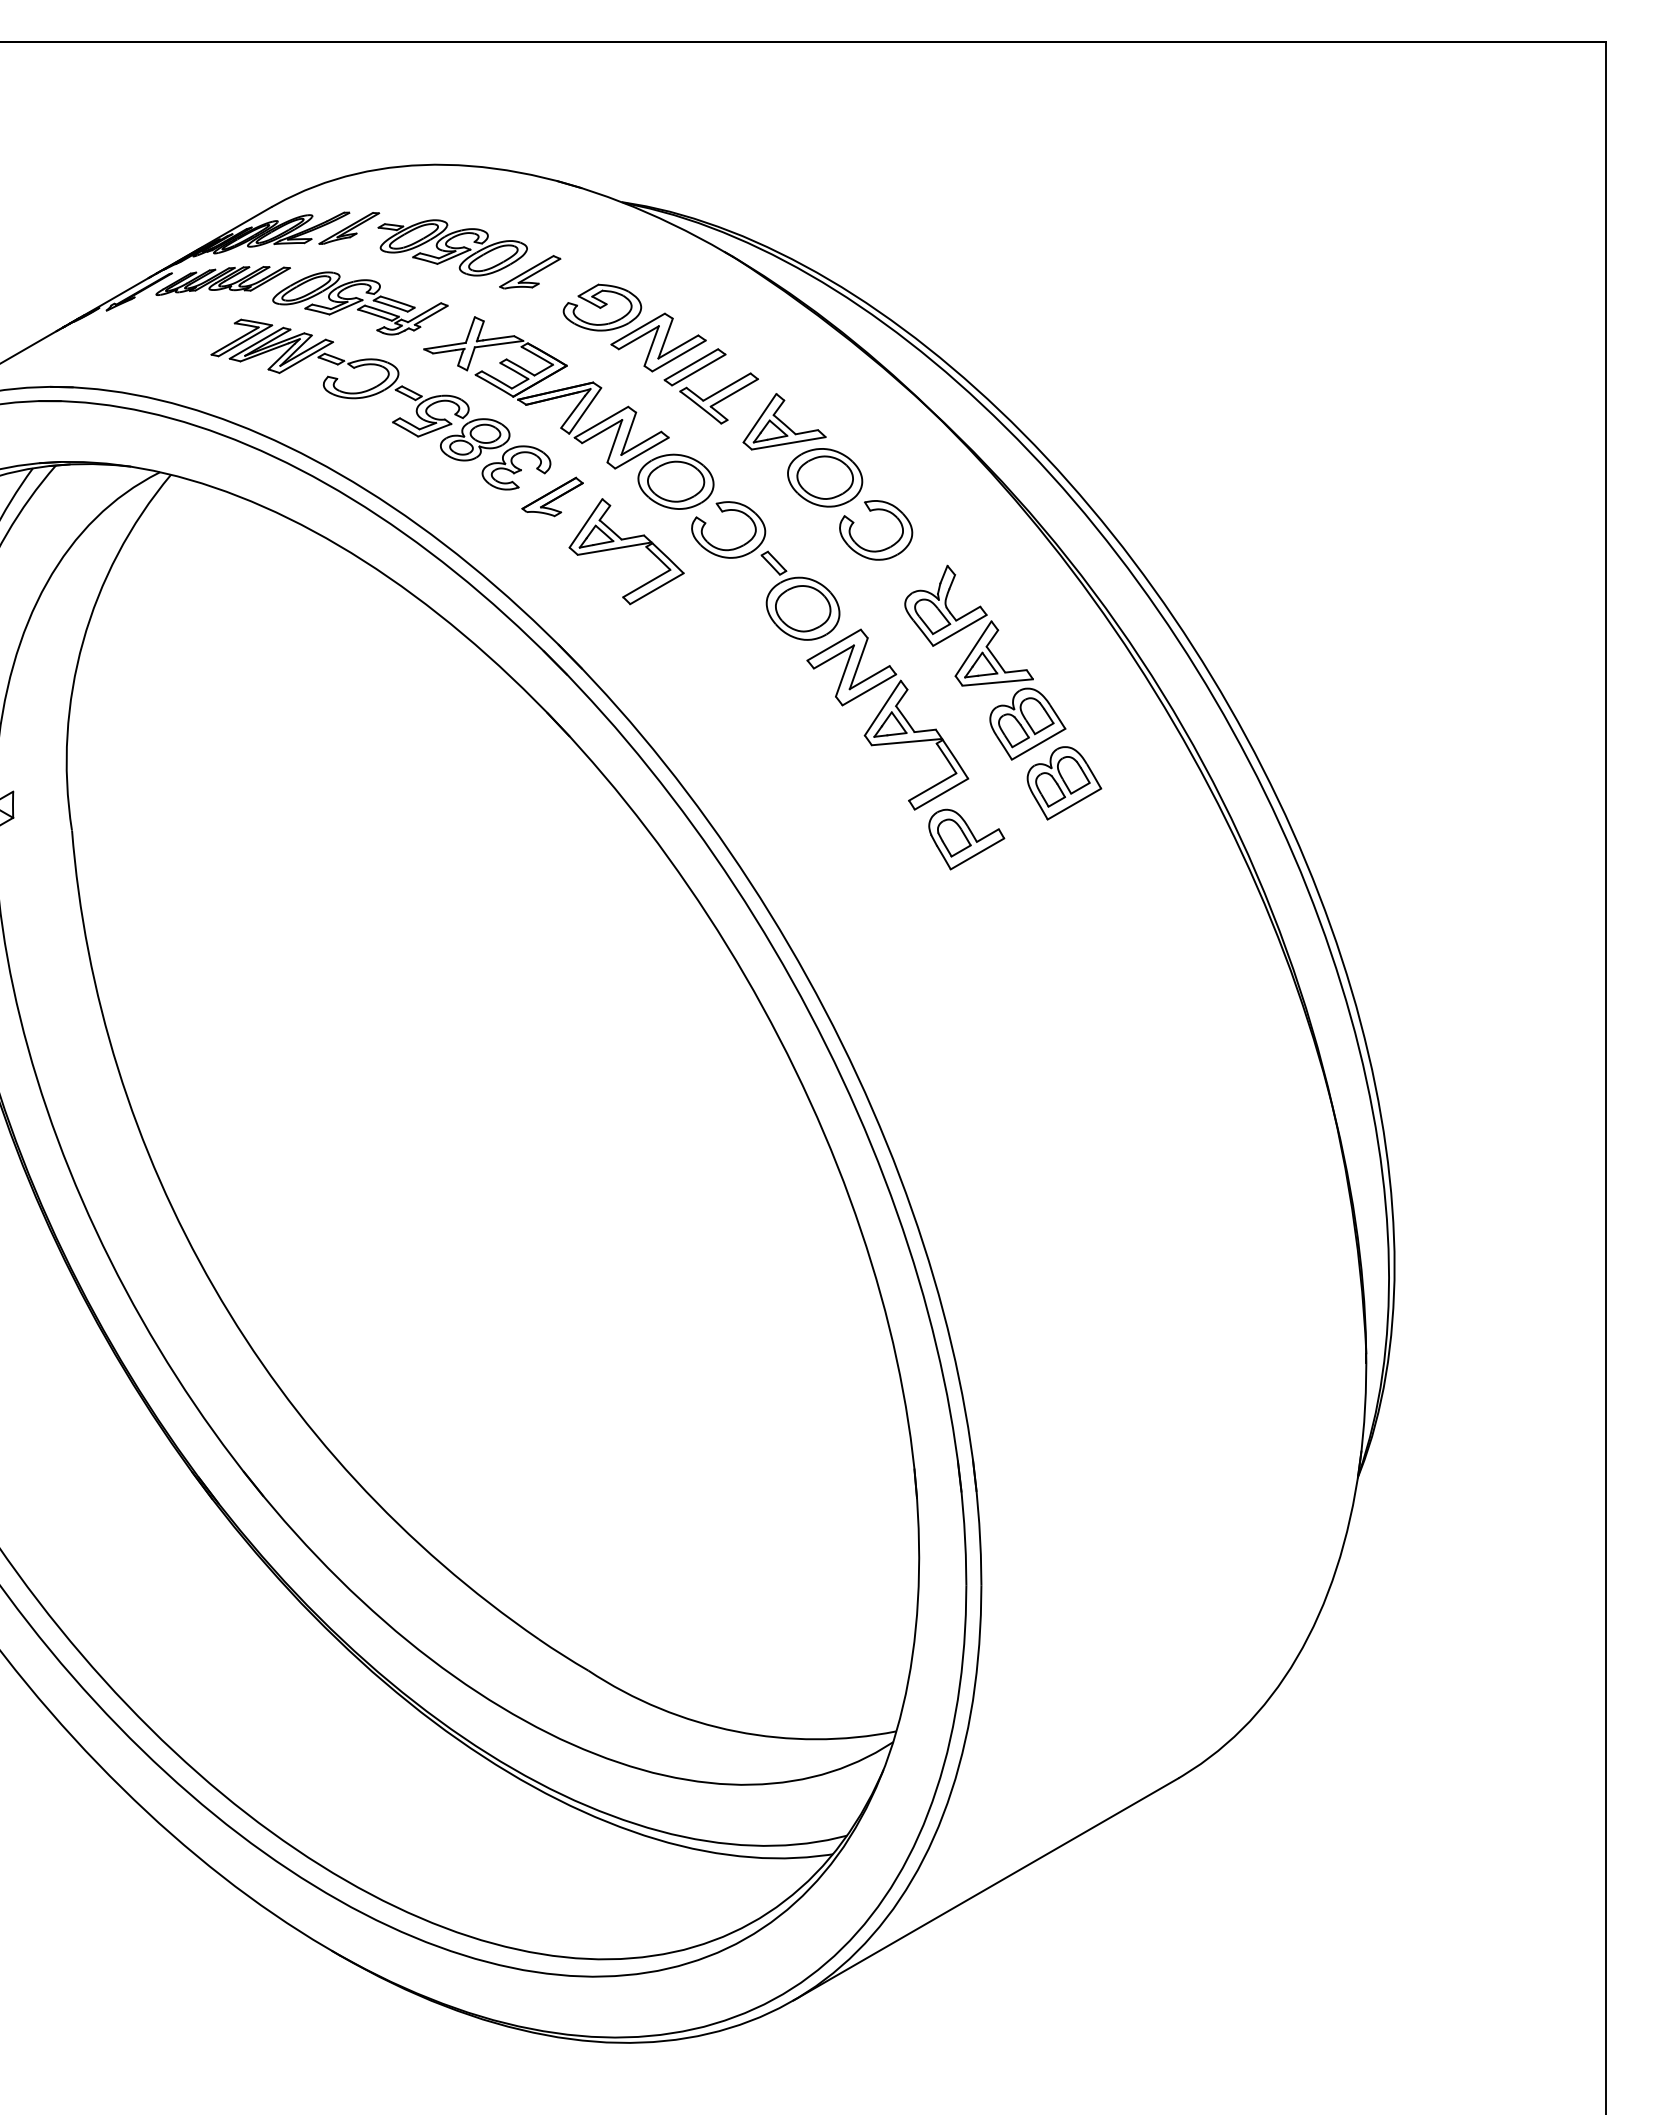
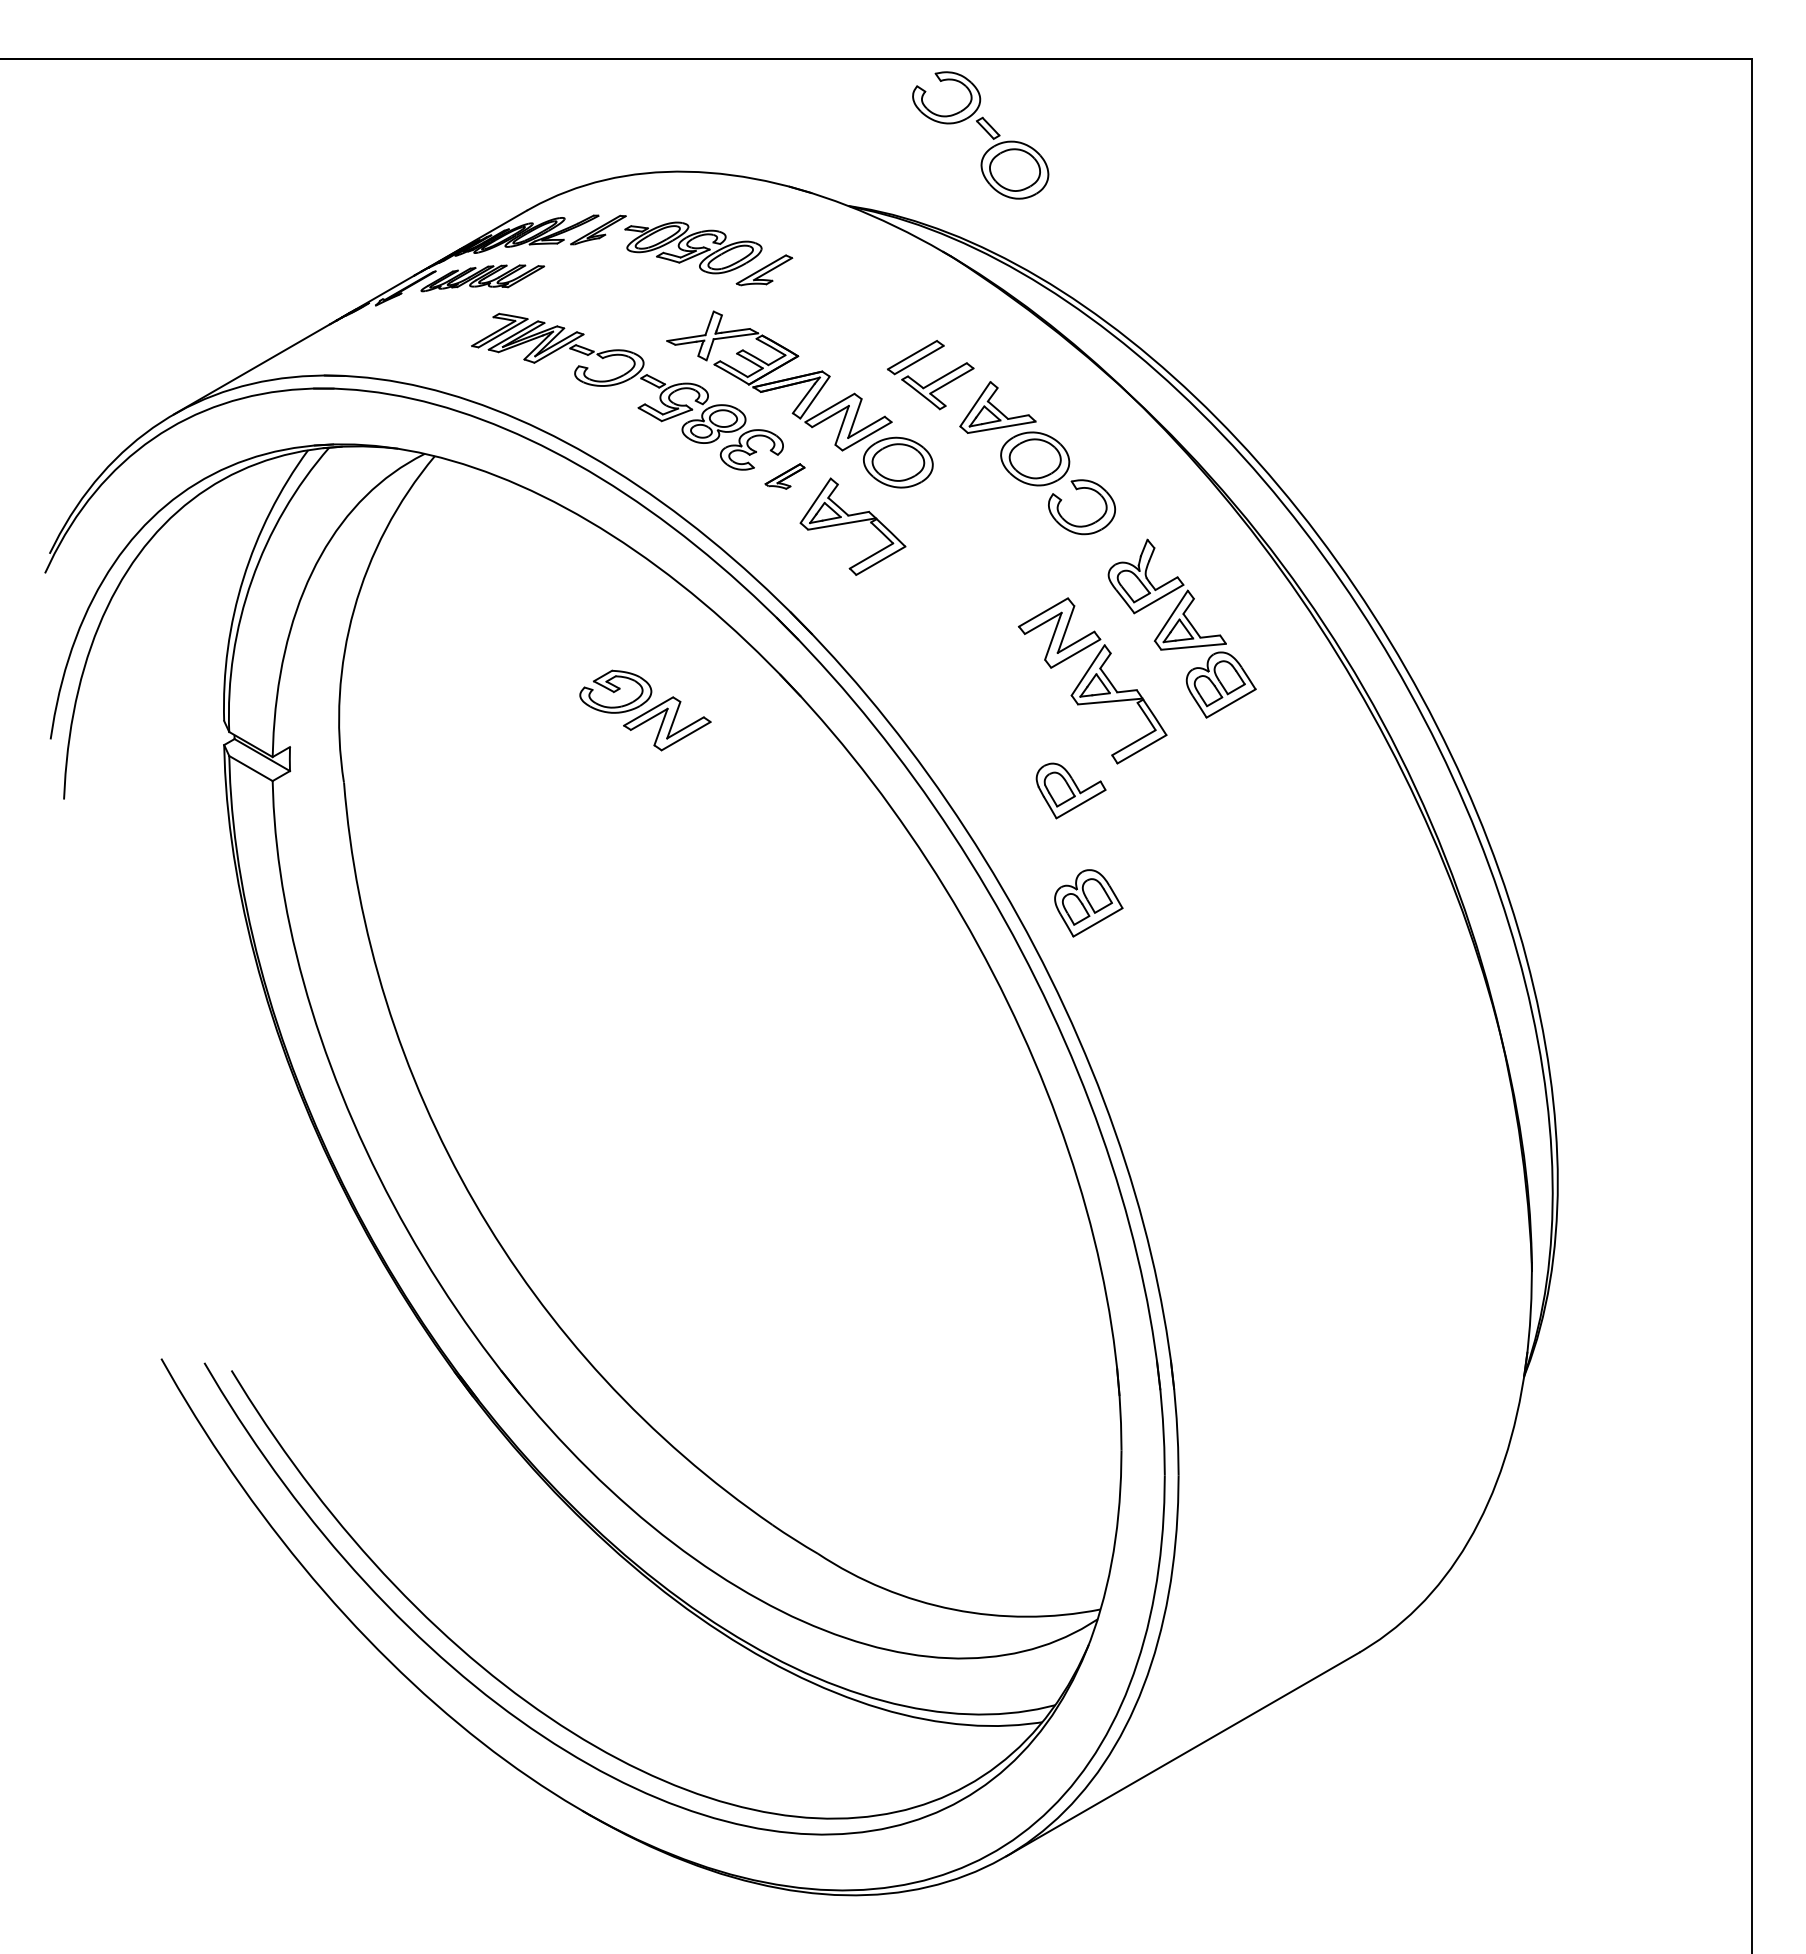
part: (360, 302) -> (608, 298), removed
part: (634, 328) -> (645, 710), moved
part: (551, 496) -> (784, 476), size x0.7
part: (769, 565) -> (984, 130), moved
part: (1064, 783) -> (1088, 903), moved
part: (966, 839) -> (1070, 790), moved

